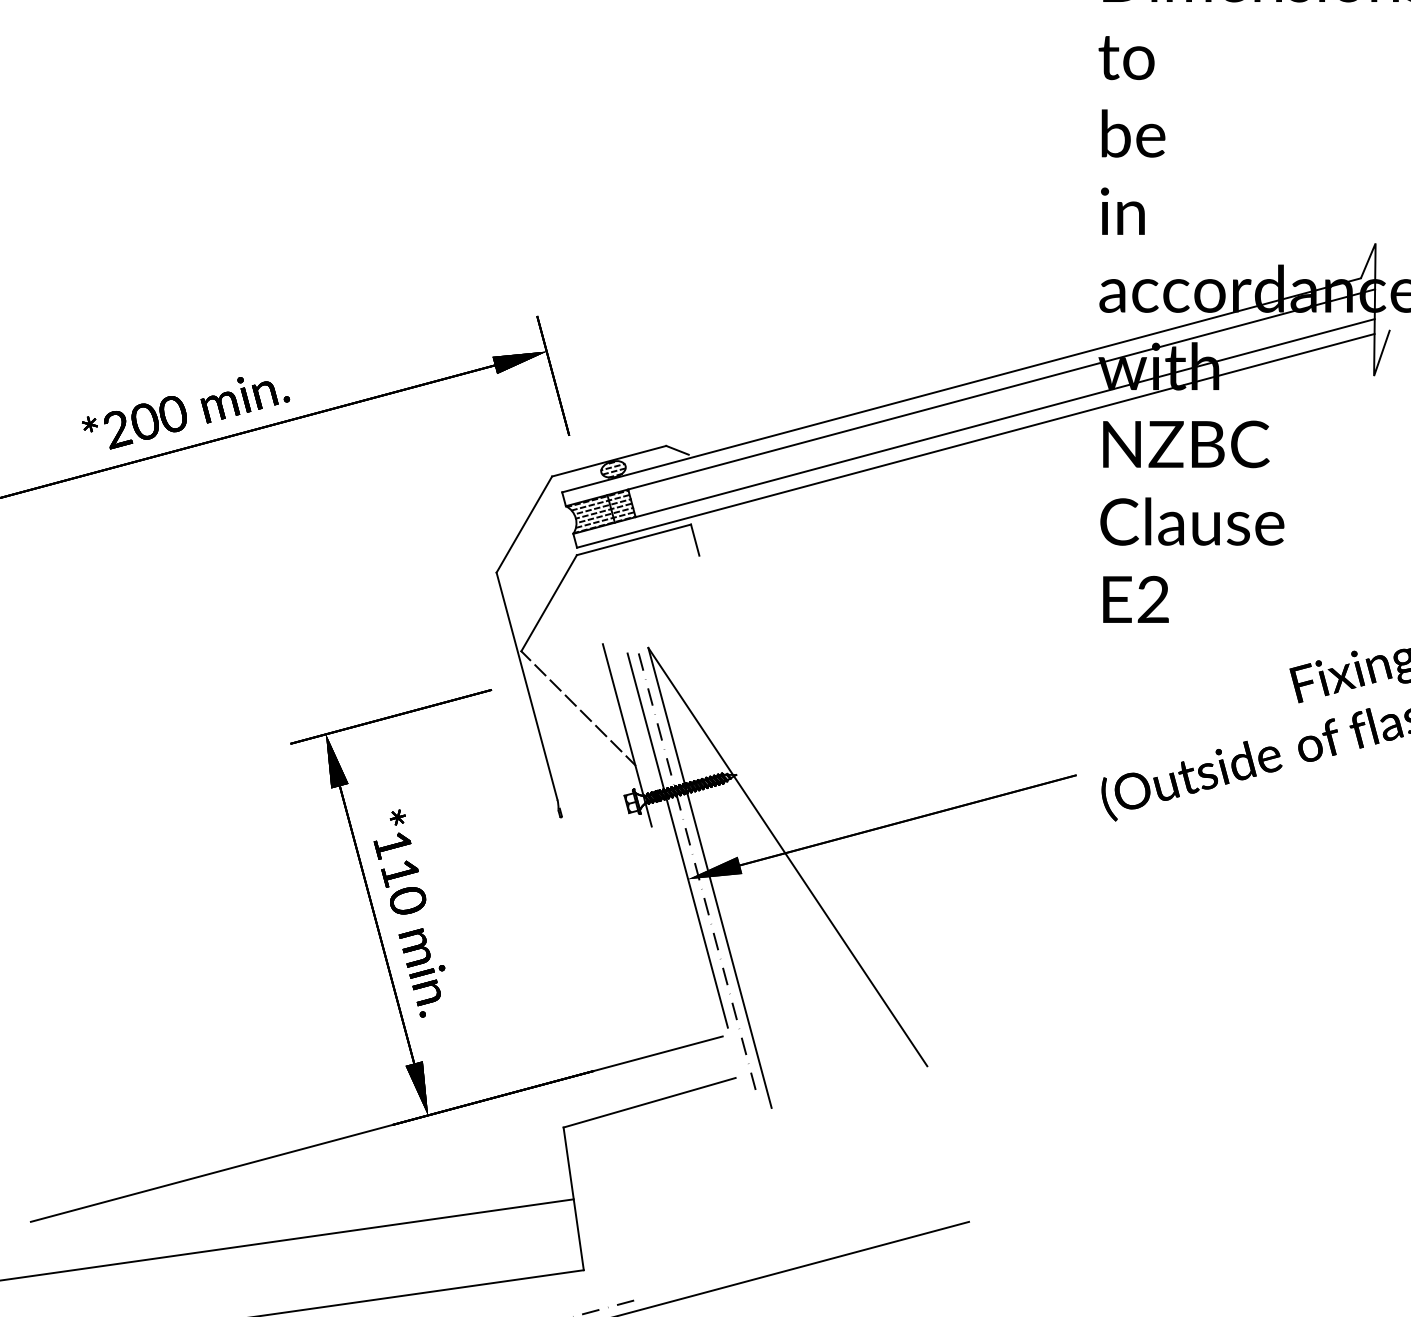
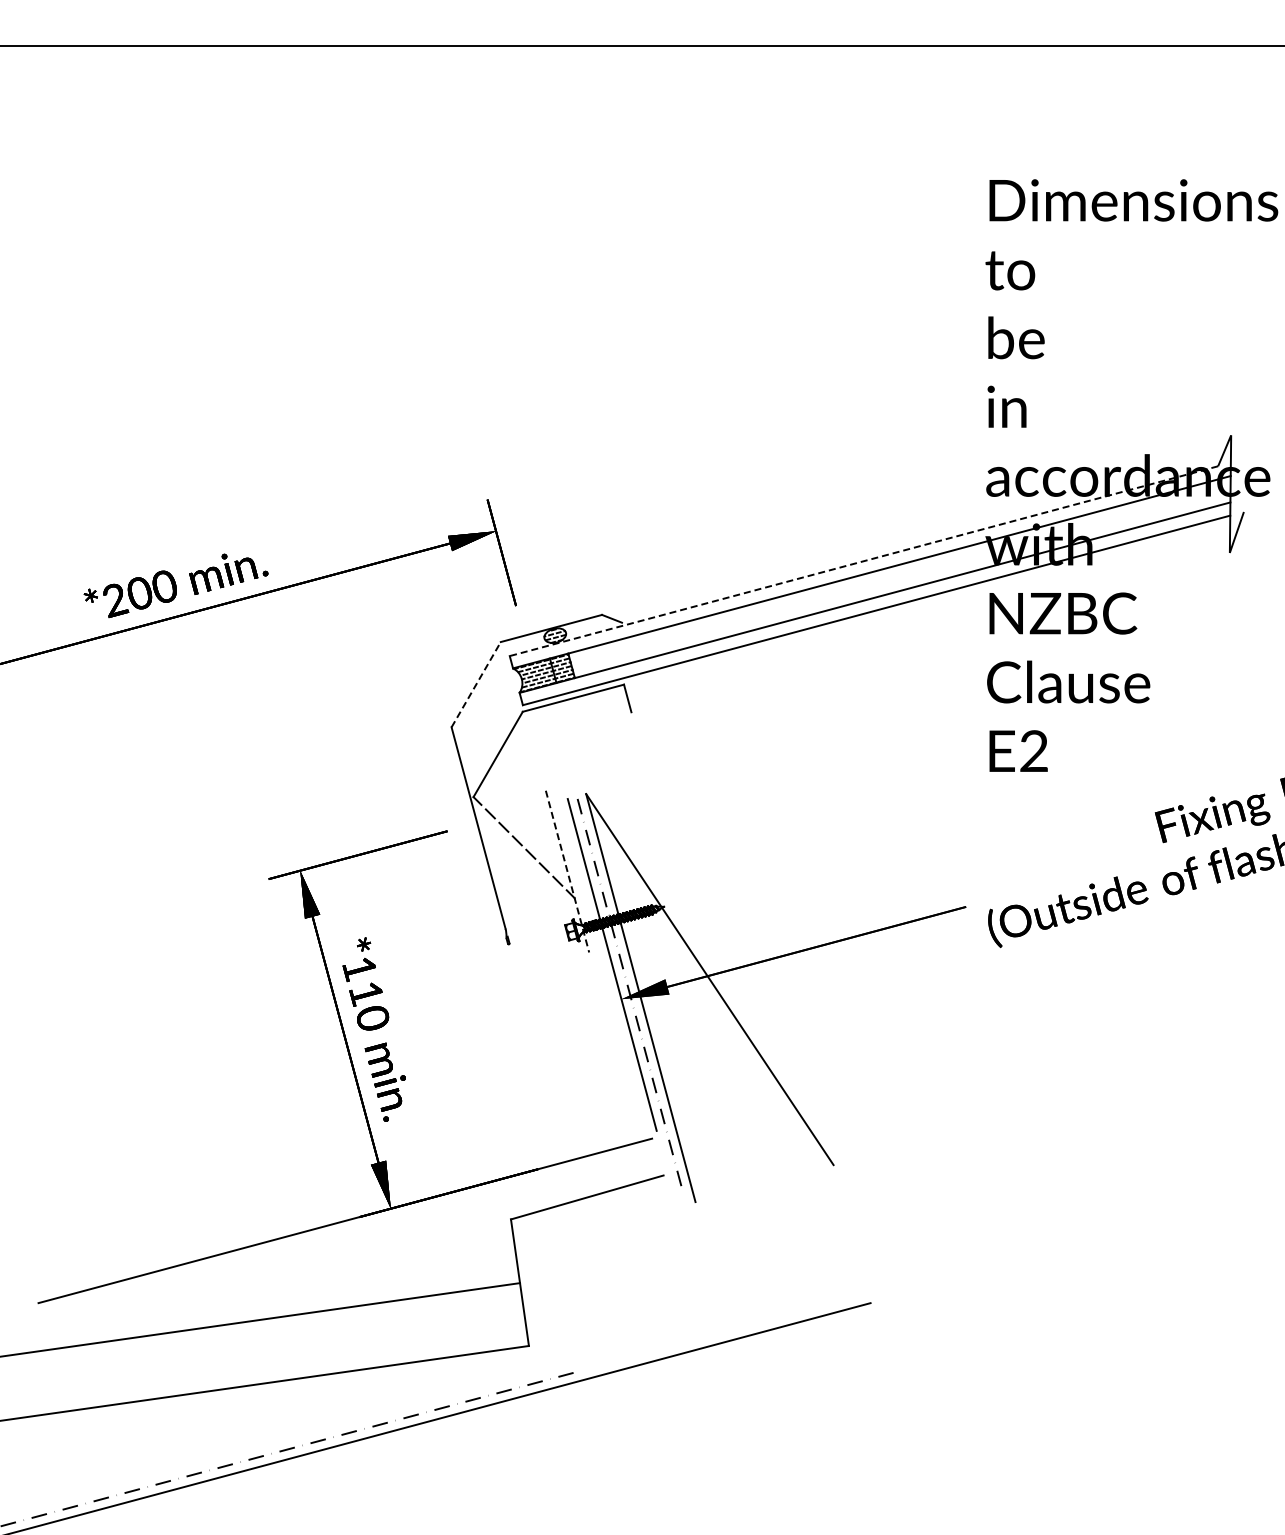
line: (961, 385) -> (863, 561), solid -> dashed
line: (524, 524) -> (476, 684), solid -> dashed
line: (627, 735) -> (567, 871), solid -> dashed

